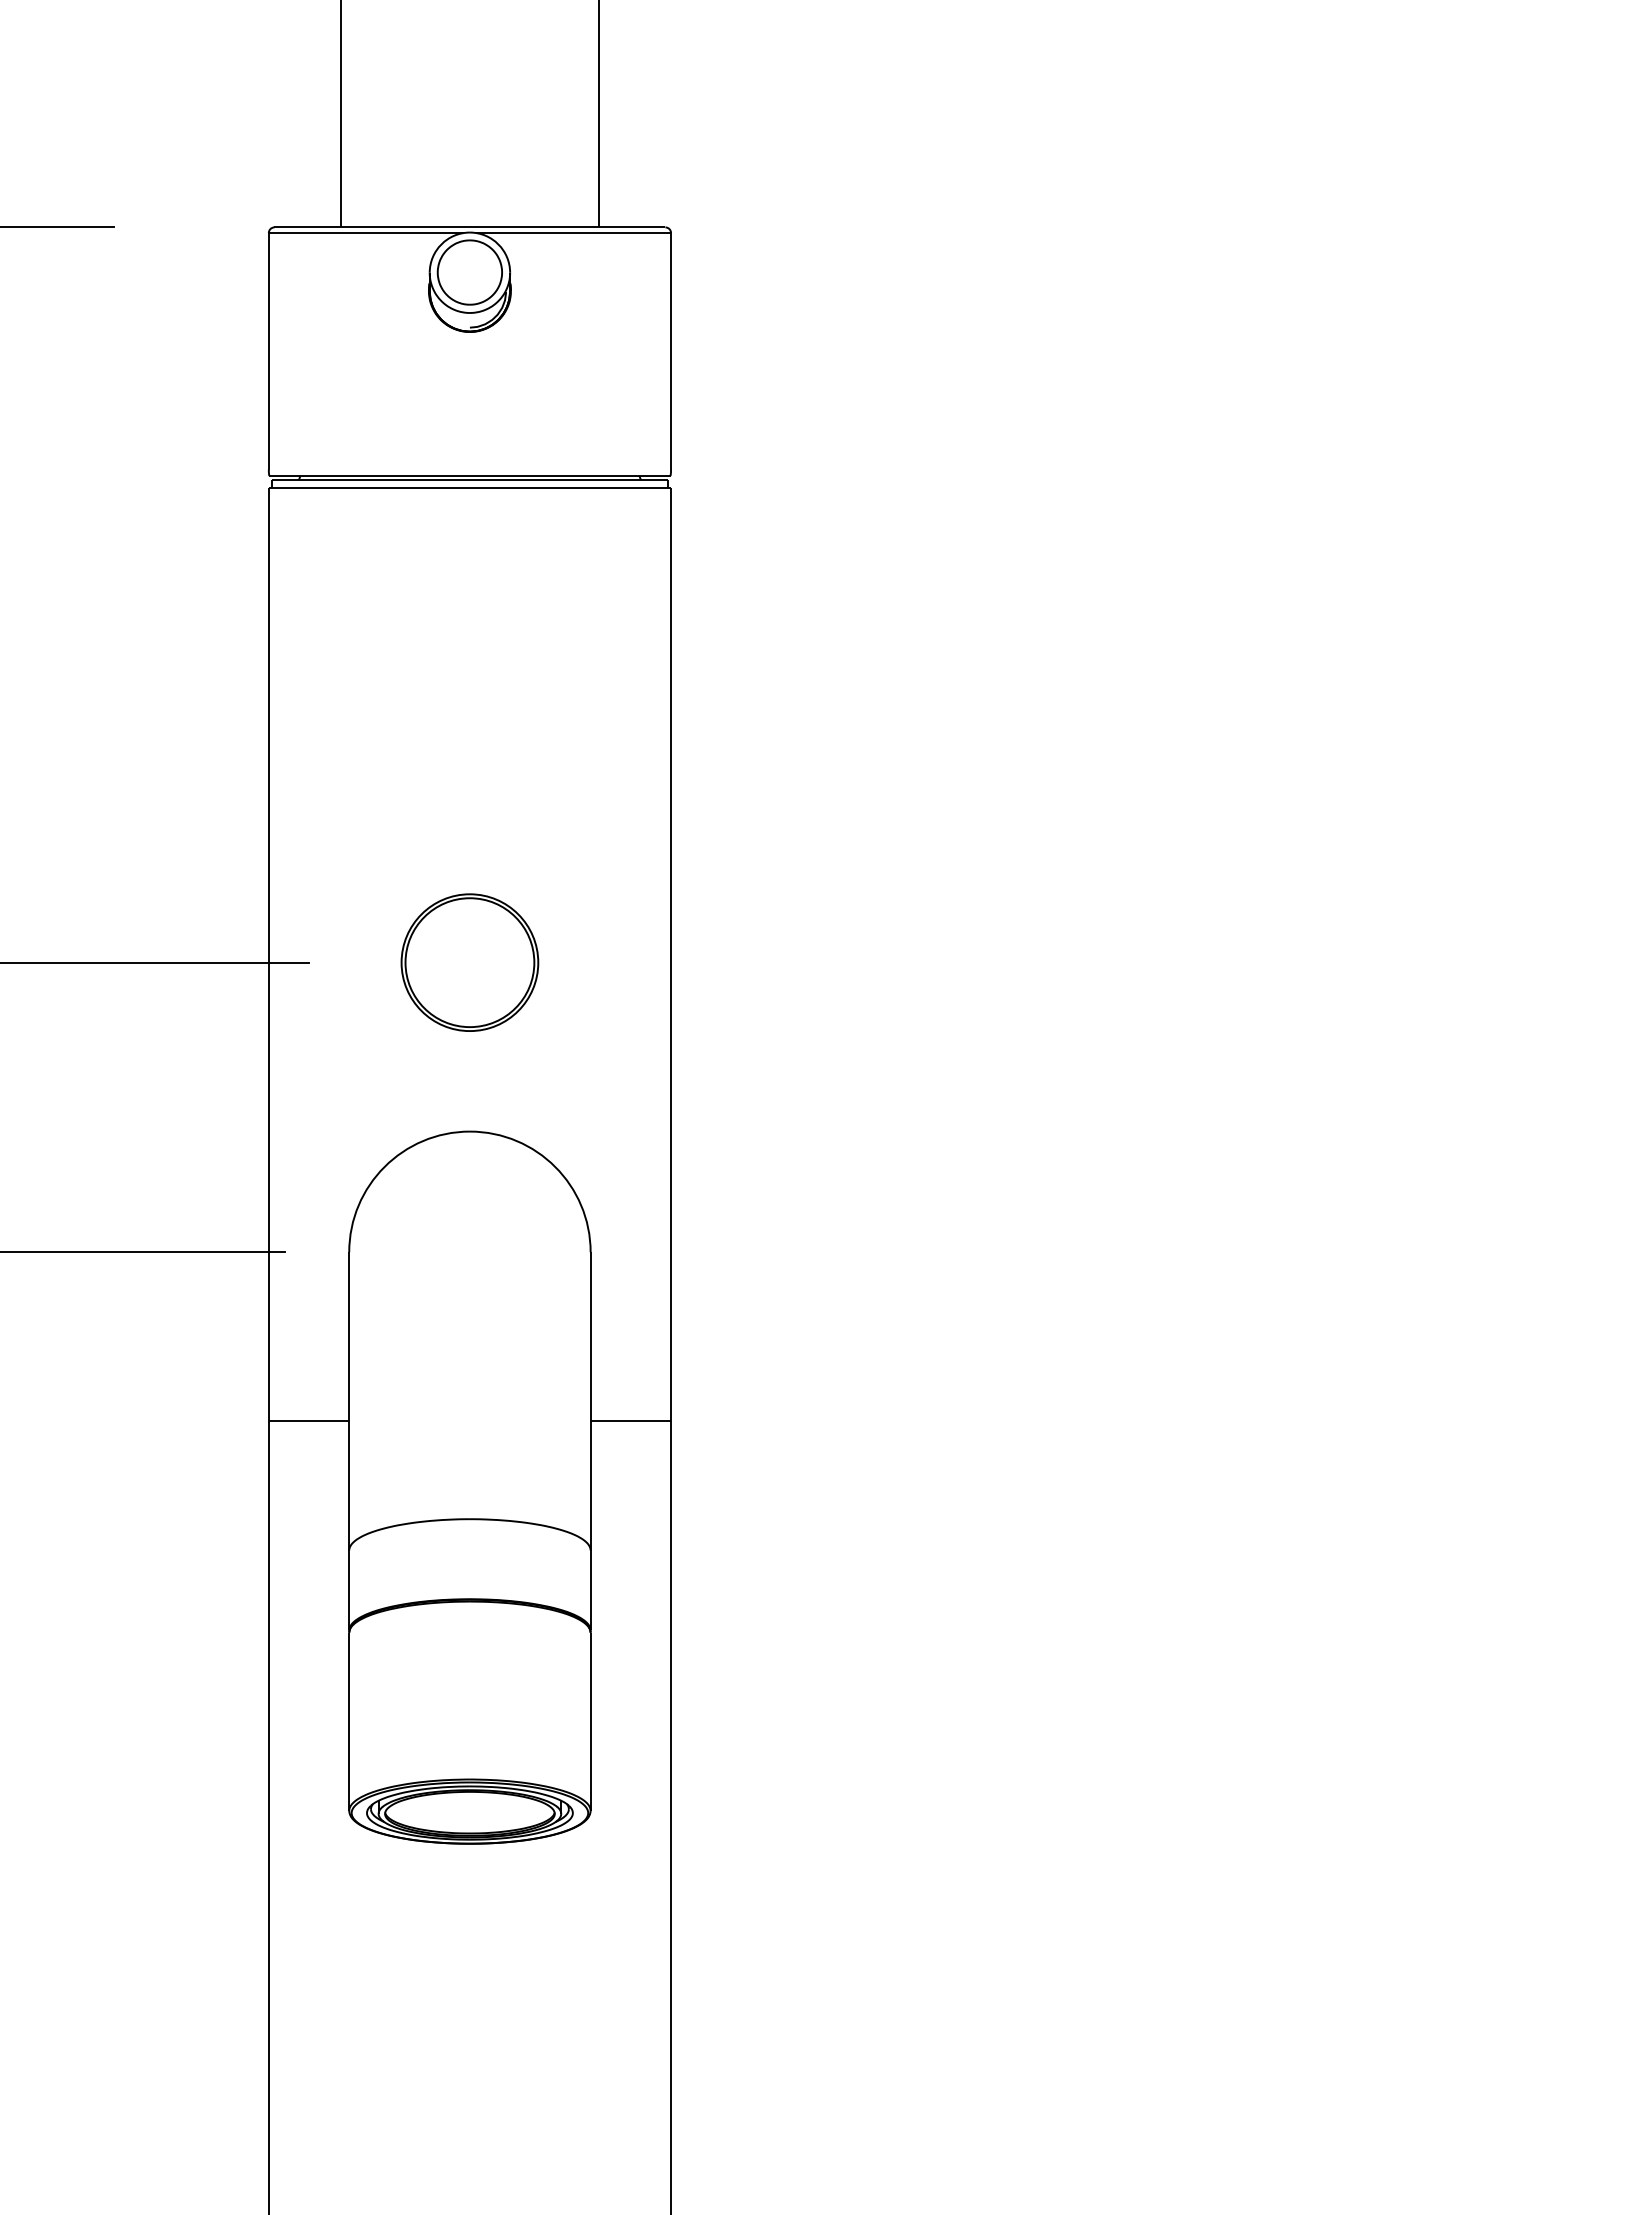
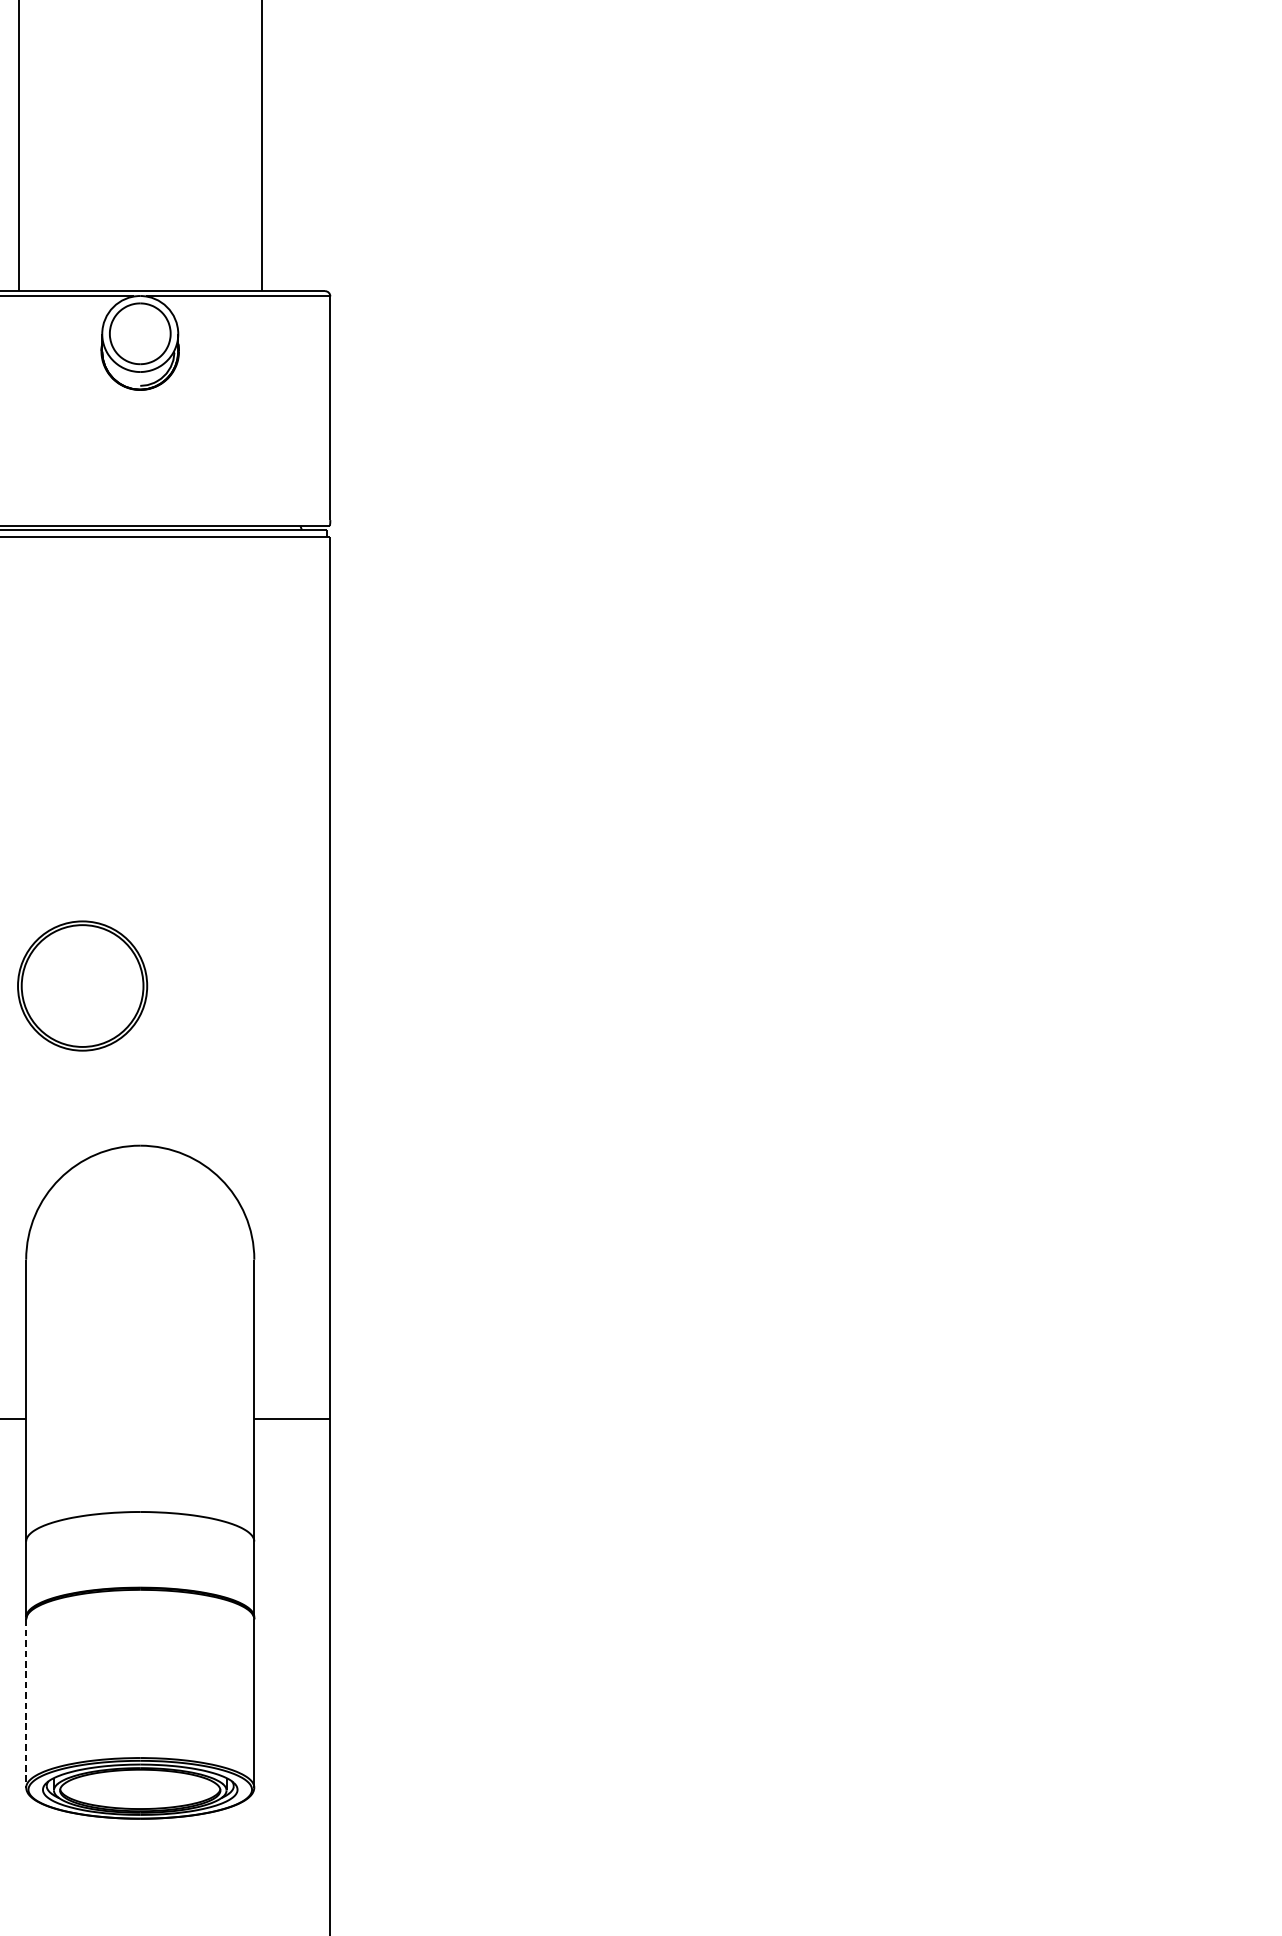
part: (469, 962) -> (82, 985), moved
line: (349, 1721) -> (26, 1703), solid -> dashed

